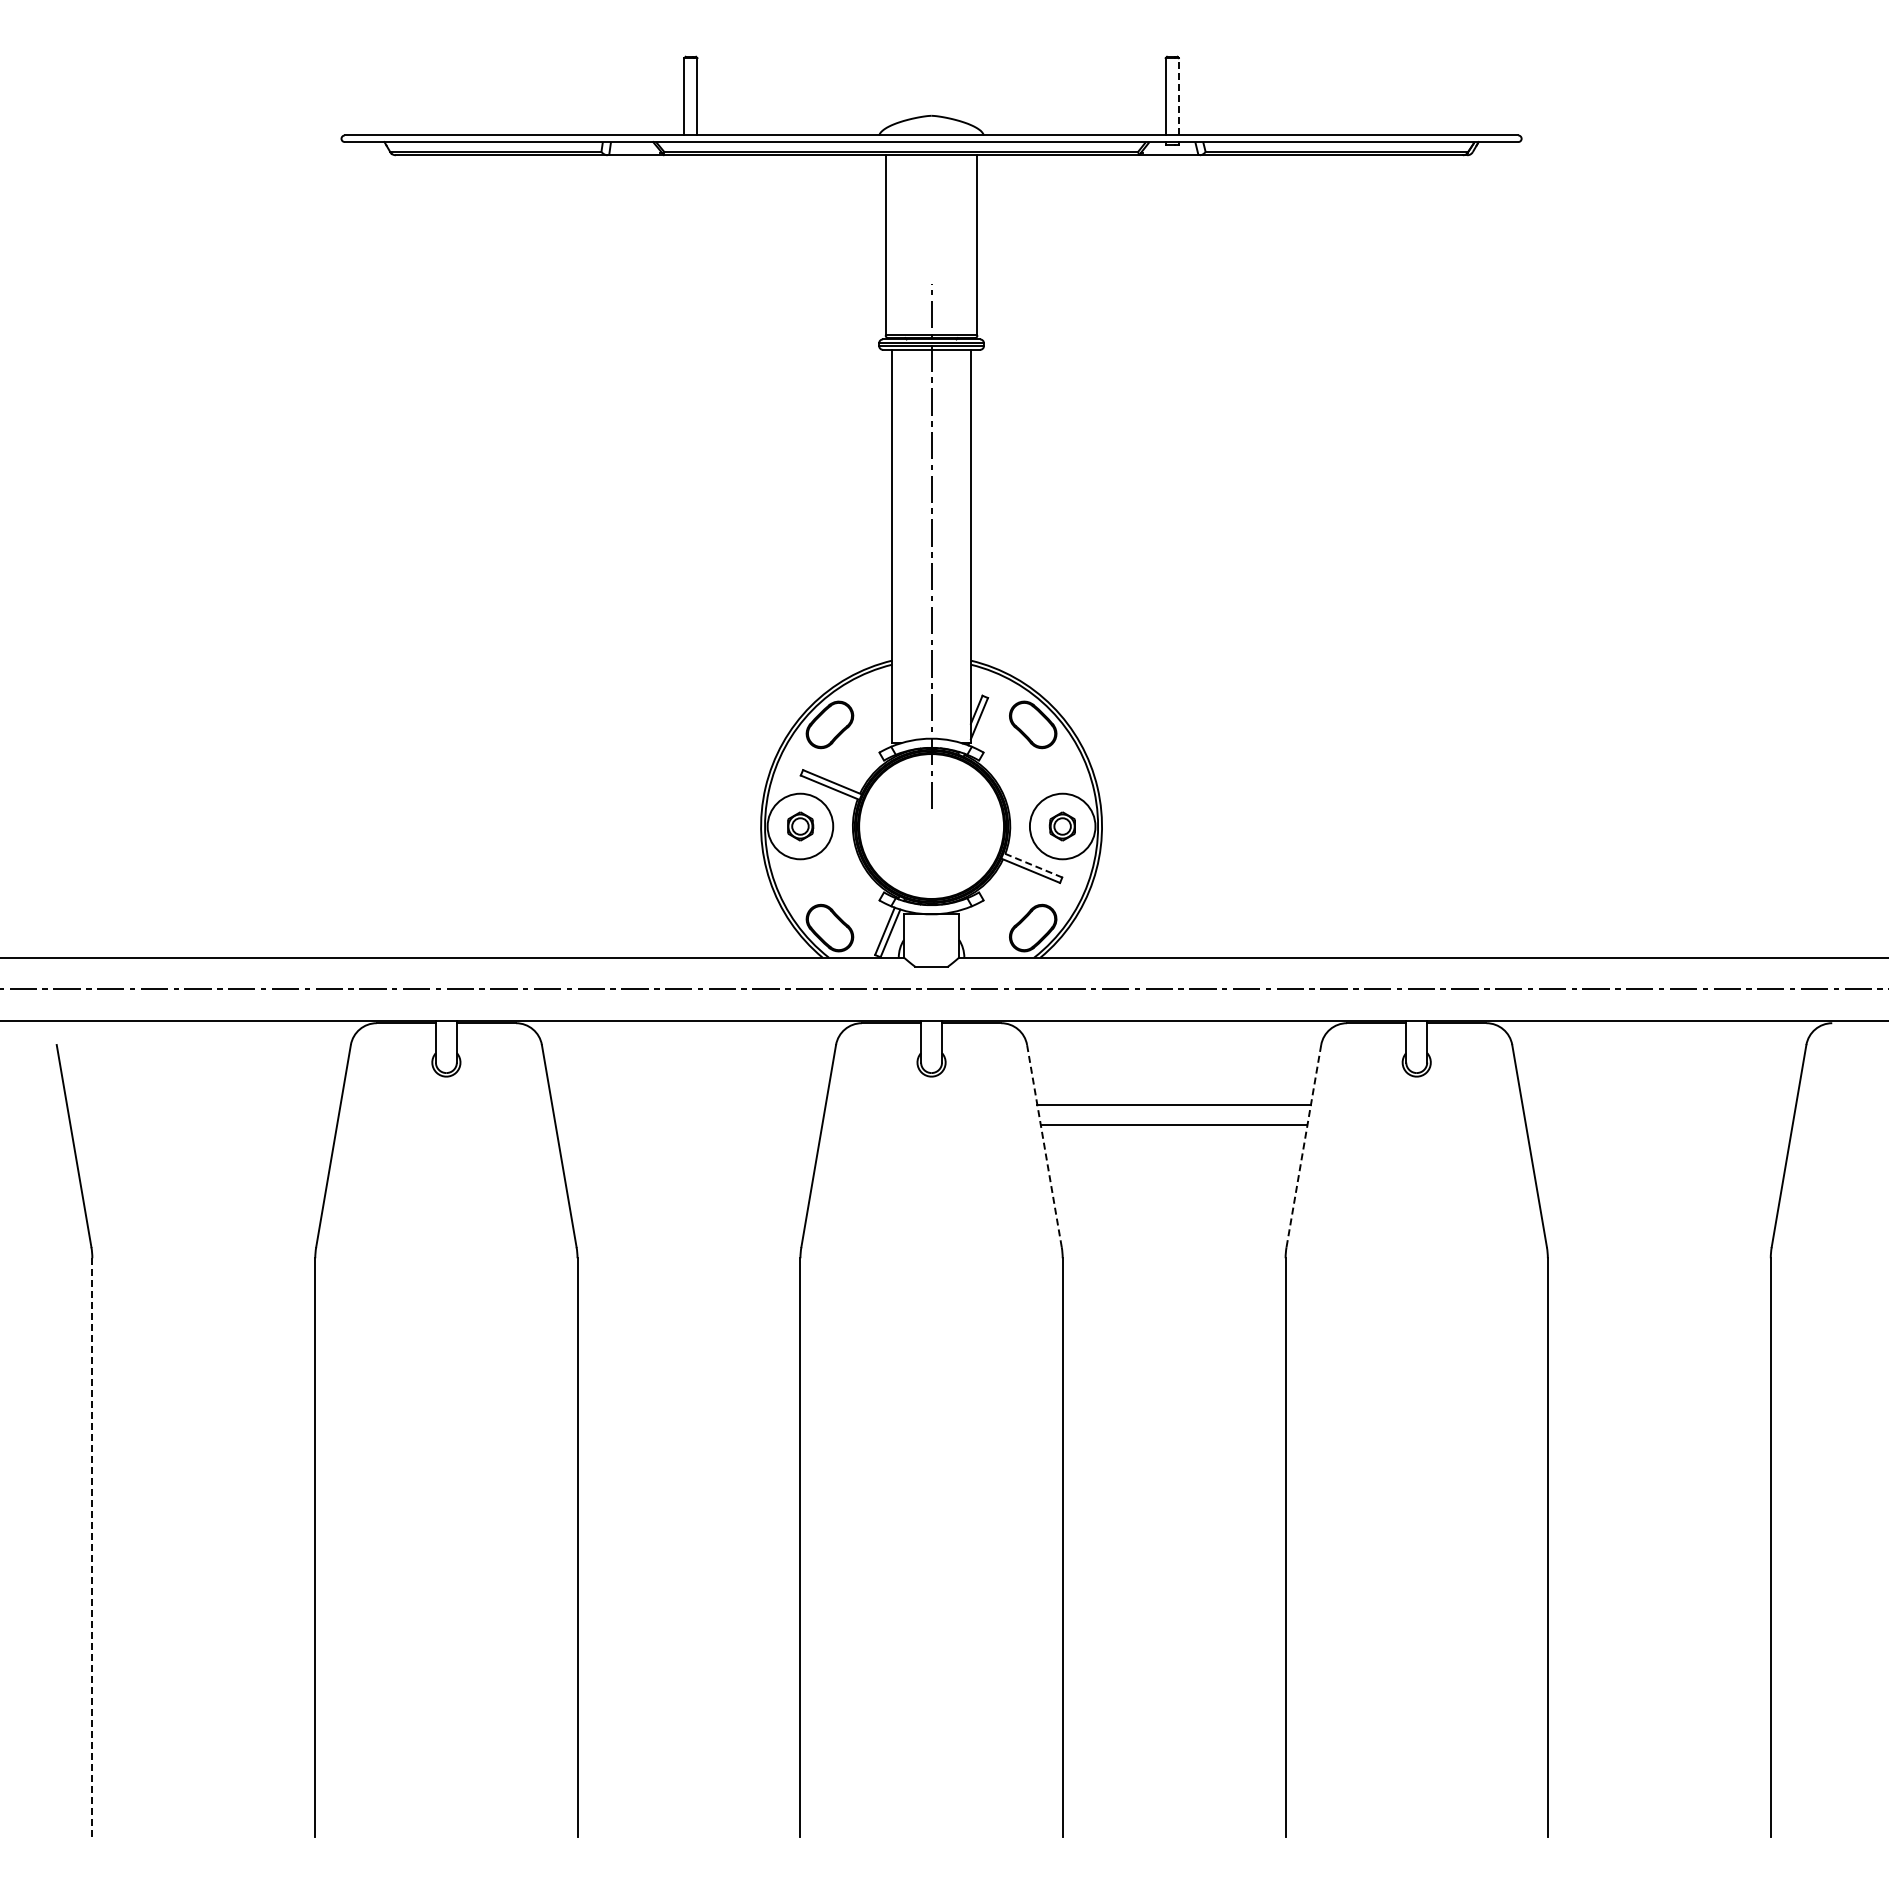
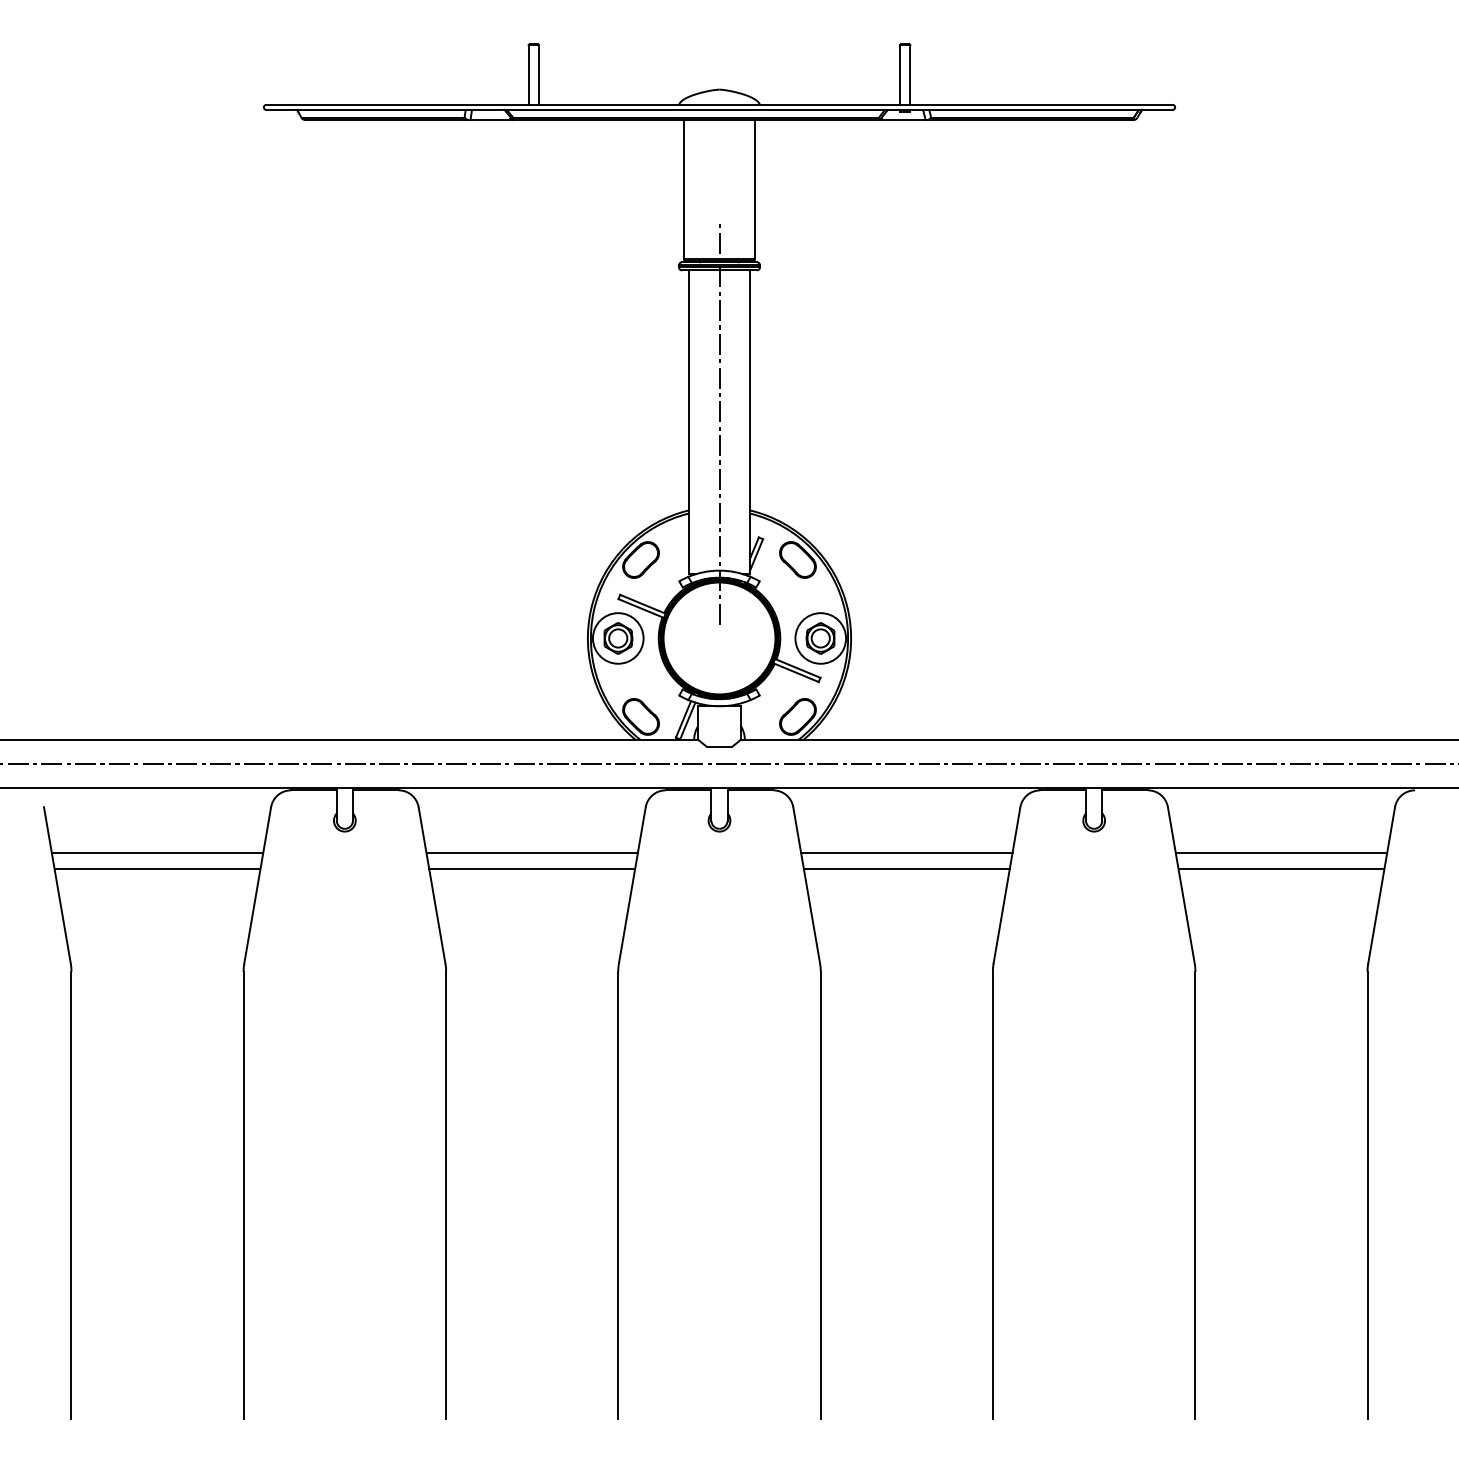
line: (1178, 96) -> (910, 74), dashed -> solid
part: (800, 826) -> (618, 638), size x1.43
part: (1062, 826) -> (820, 638), size x1.43
line: (1032, 865) -> (797, 668), dashed -> solid
line: (203, 1104) -> (157, 853), added
line: (688, 1104) -> (531, 853), added
line: (1659, 1104) -> (1281, 853), added
line: (203, 1125) -> (157, 869), added
line: (688, 1125) -> (531, 869), added
line: (1659, 1125) -> (1281, 869), added
line: (1044, 1146) -> (806, 885), dashed -> solid
line: (1303, 1146) -> (1006, 885), dashed -> solid
line: (92, 1547) -> (71, 1195), dashed -> solid

